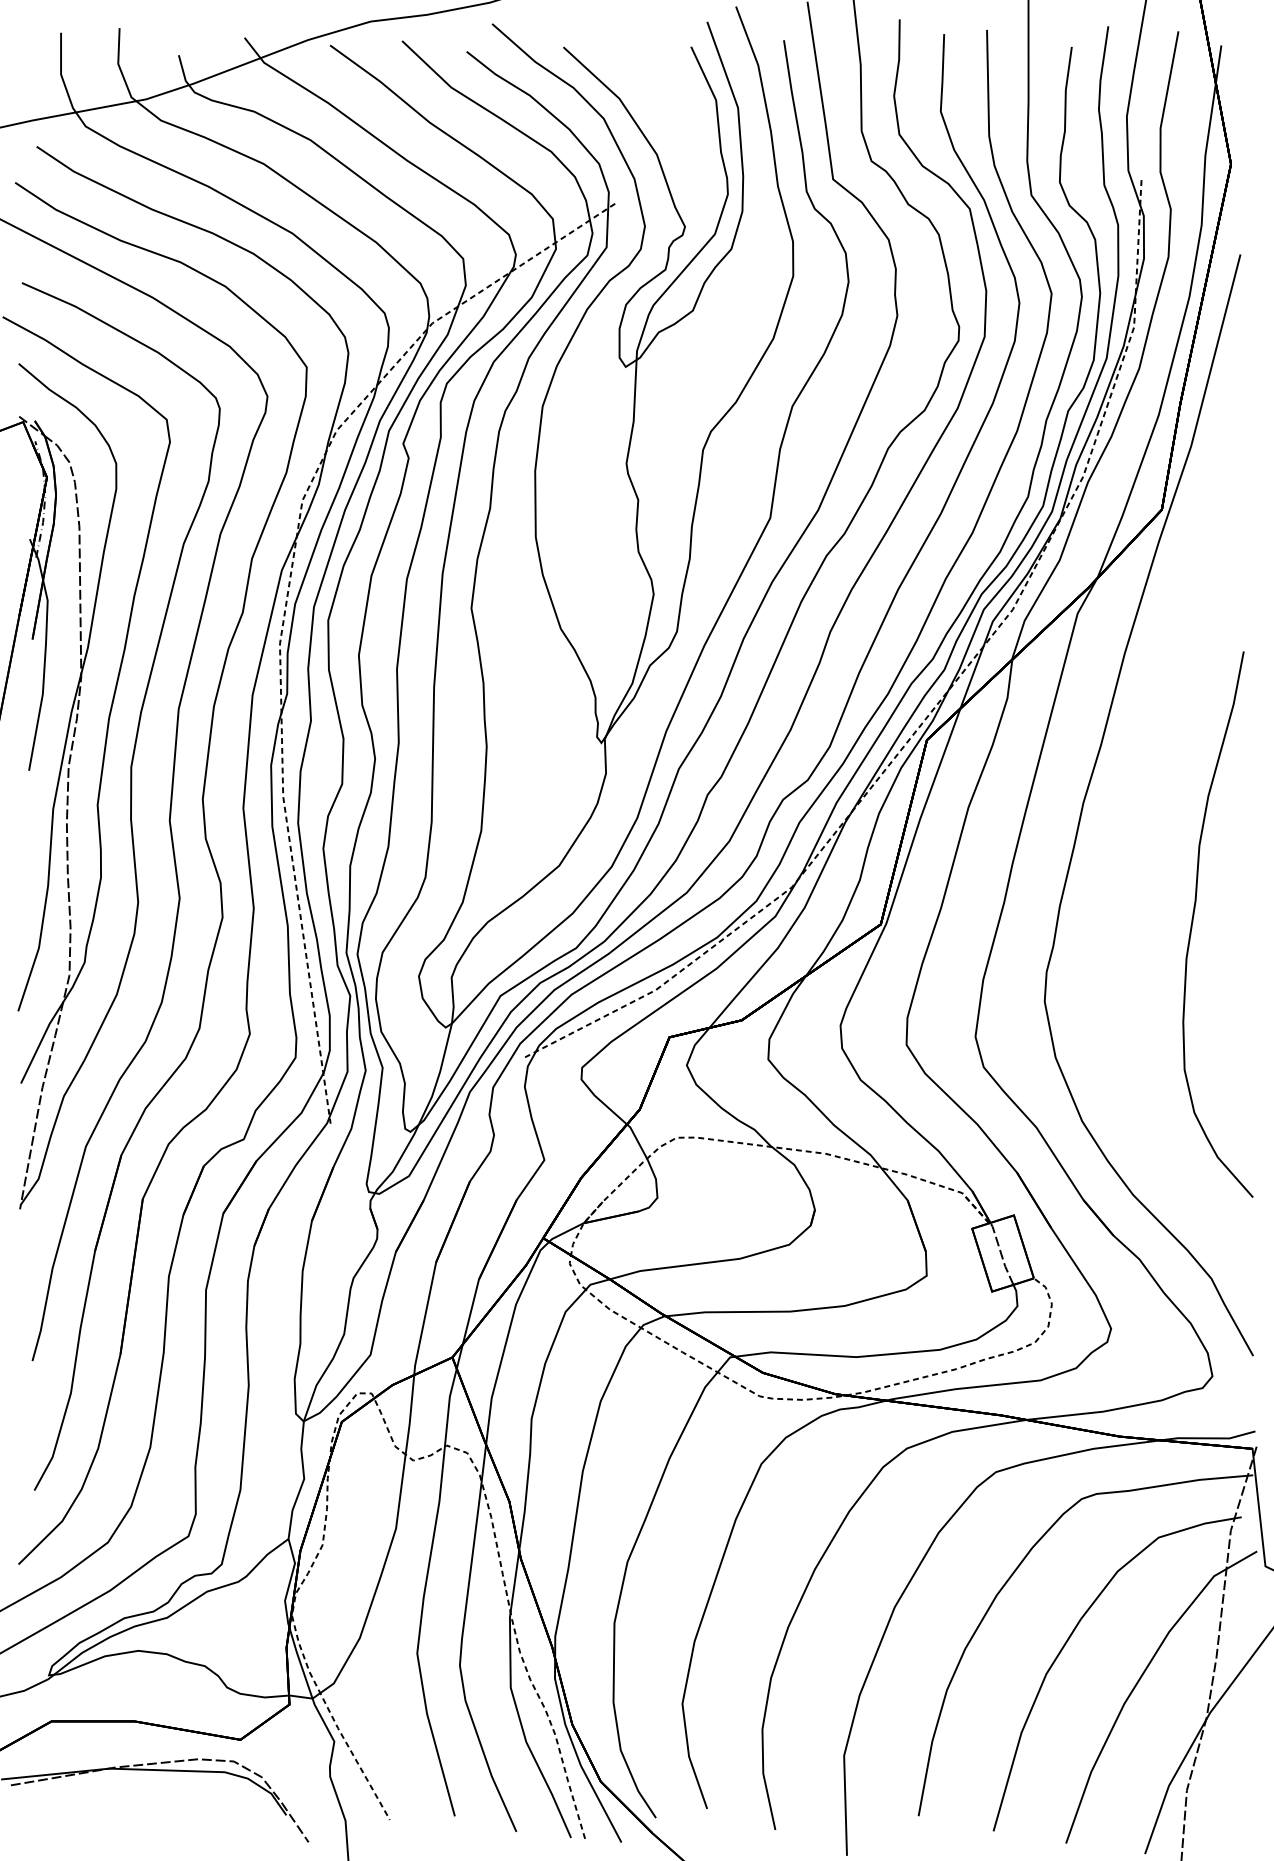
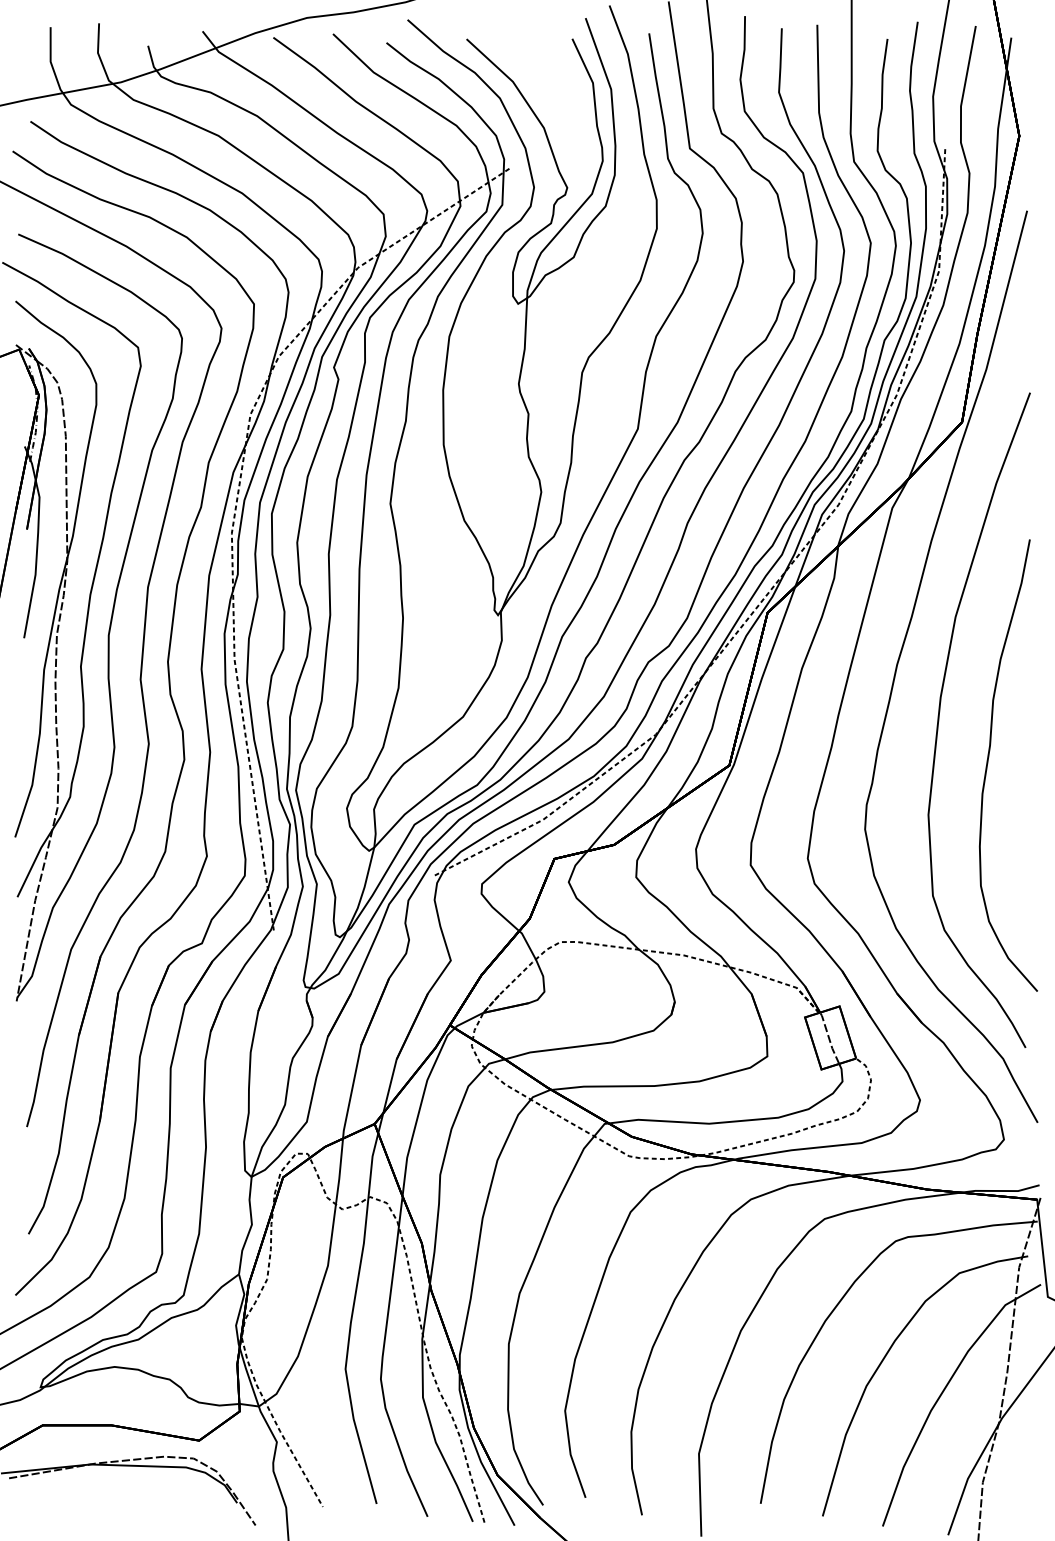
curve: (1134, 869) -> (939, 719), added

